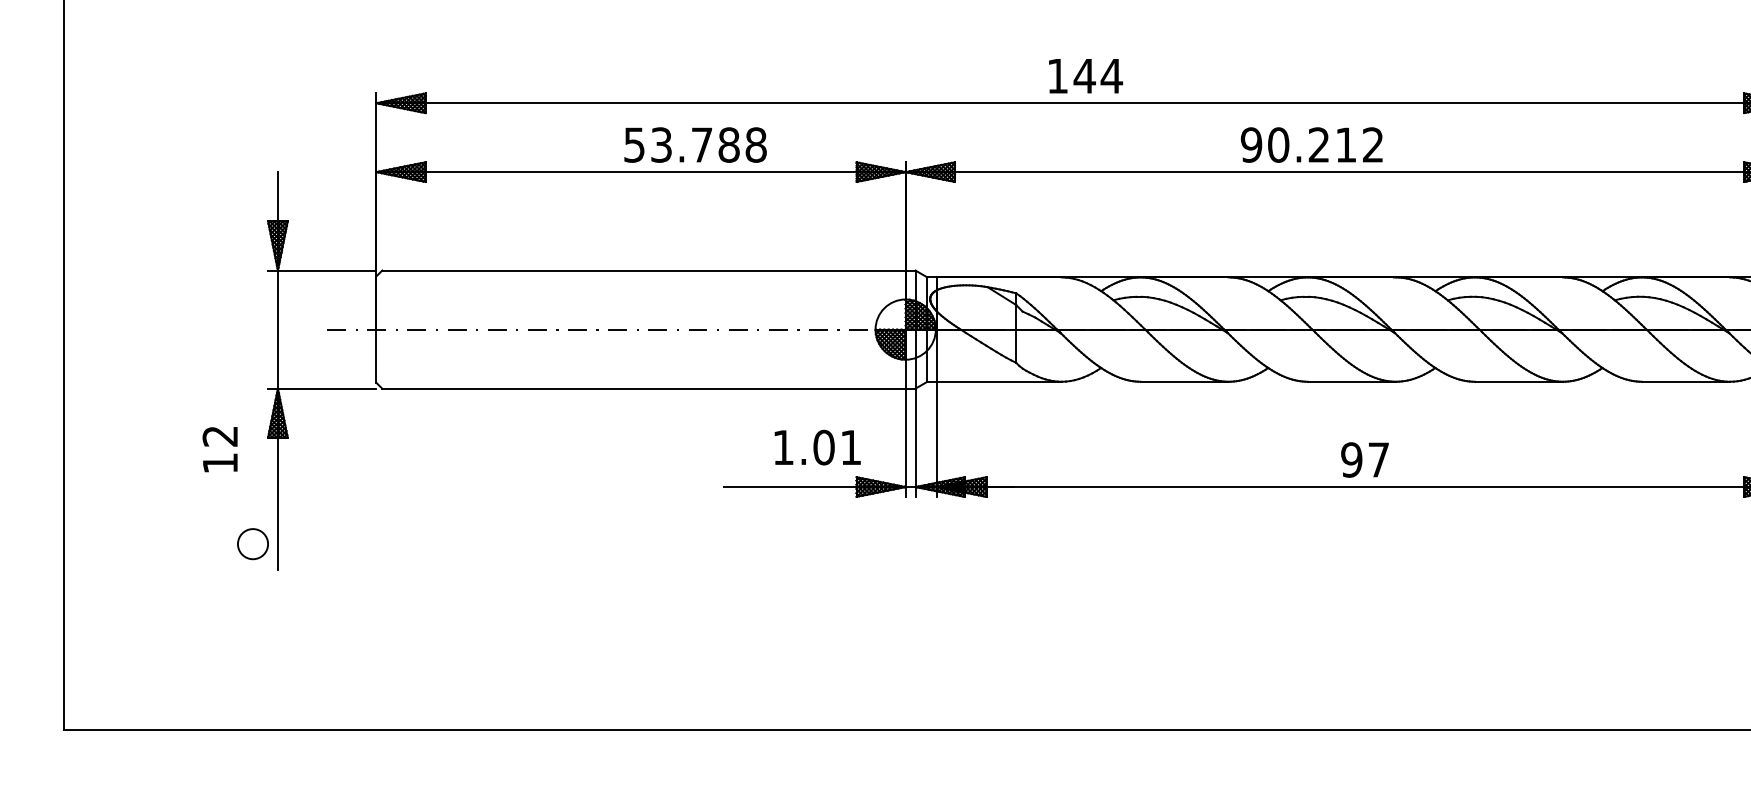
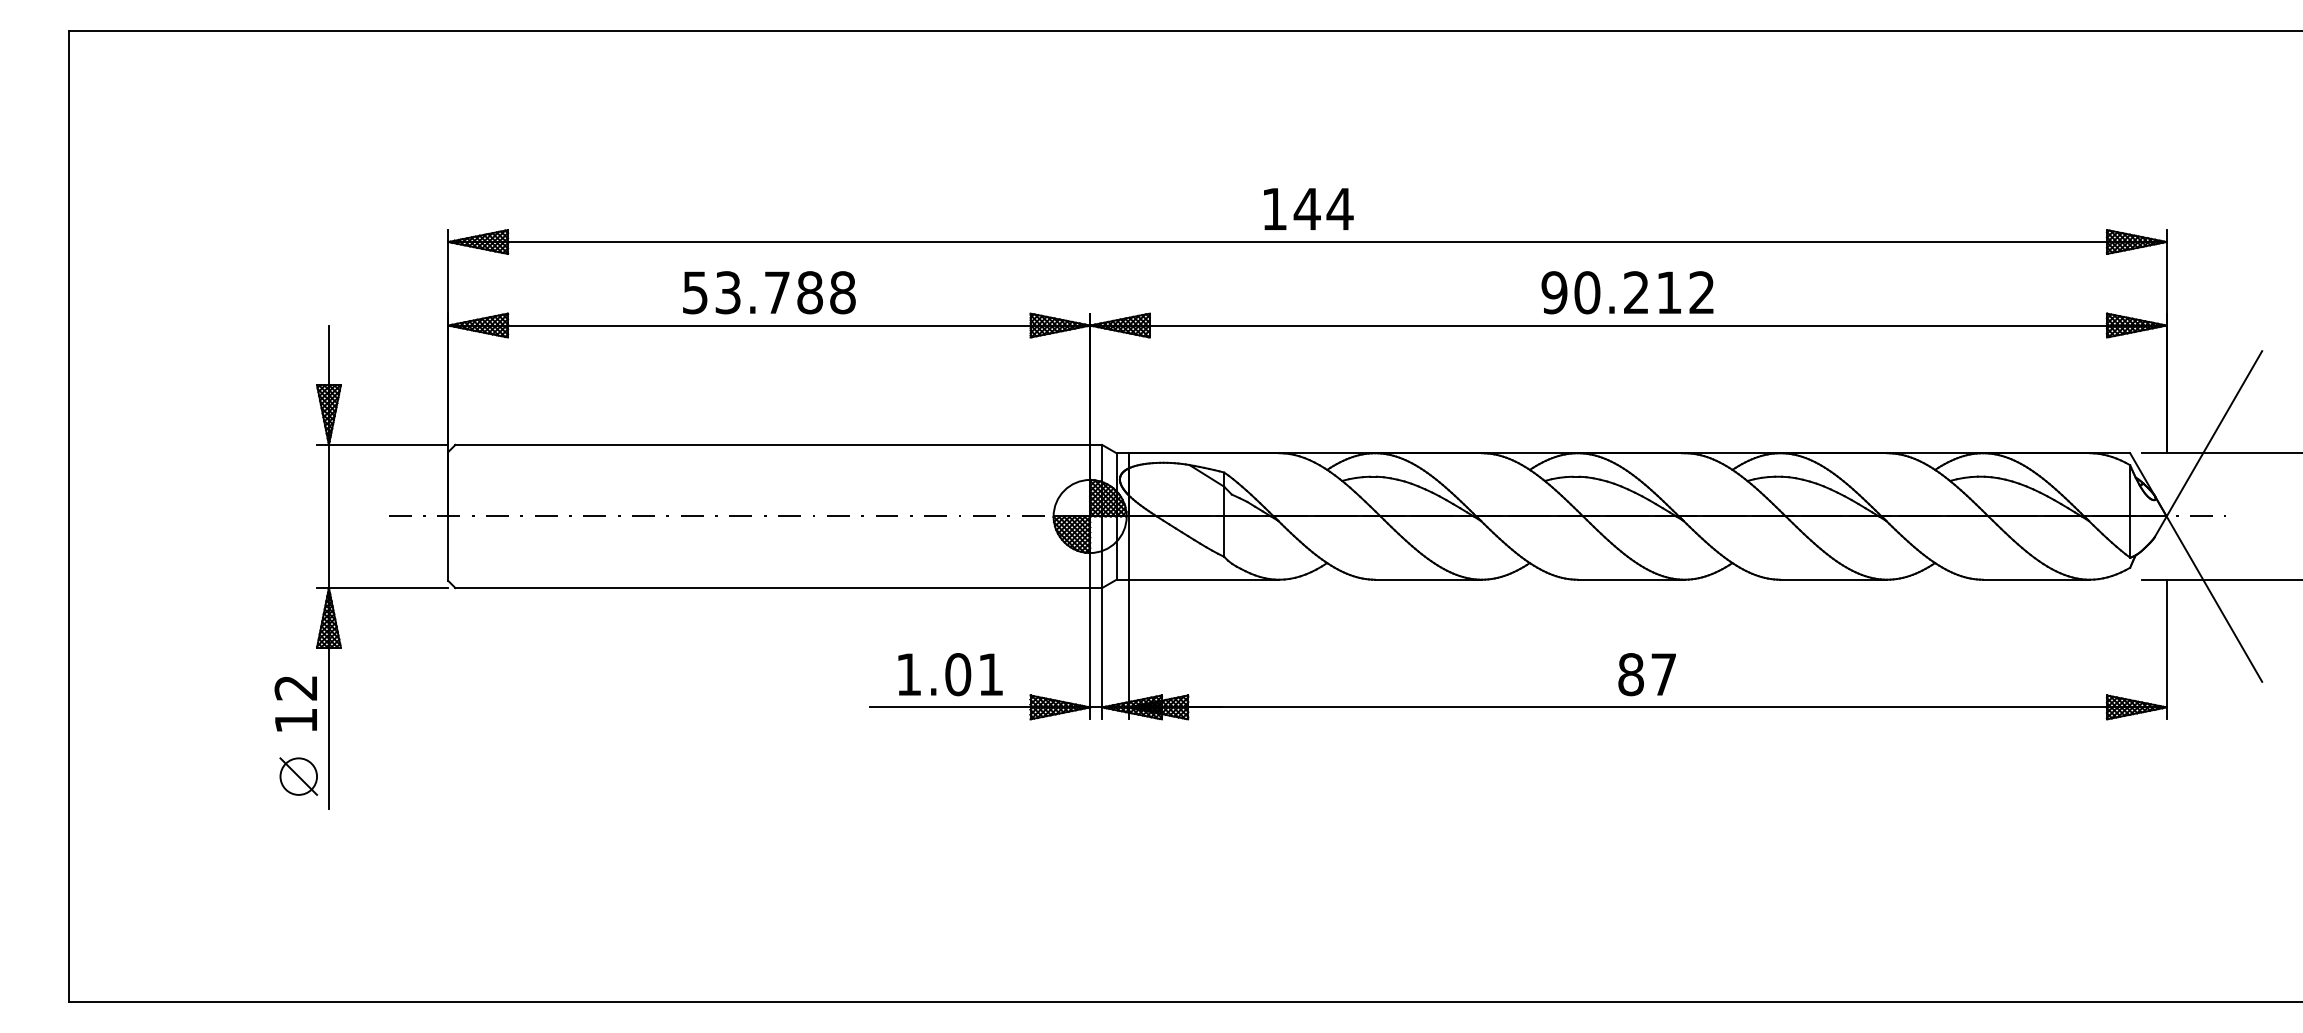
text: (695, 144) -> (769, 292), moved
text: (1311, 144) -> (1627, 292), moved
text: (817, 447) -> (950, 674), moved
text: (219, 449) -> (295, 703), moved
text: (1351, 459) -> (1630, 674), 97 -> 87
line: (252, 544) -> (298, 776), added

